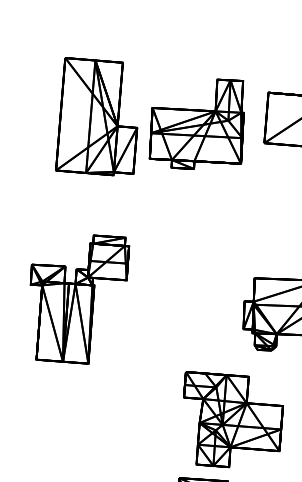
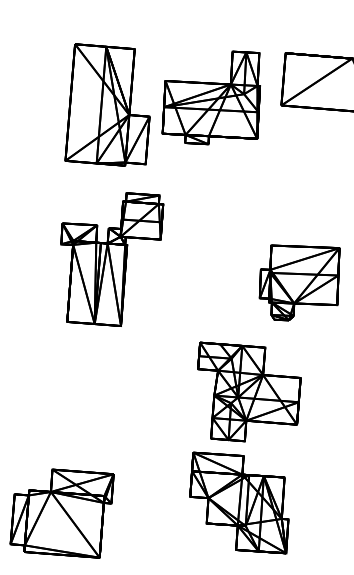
part: (96, 116) -> (107, 104), moved
part: (195, 123) -> (210, 97), moved
part: (80, 299) -> (112, 259), moved

